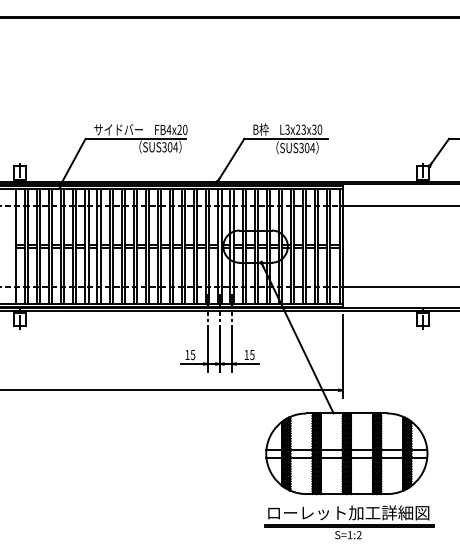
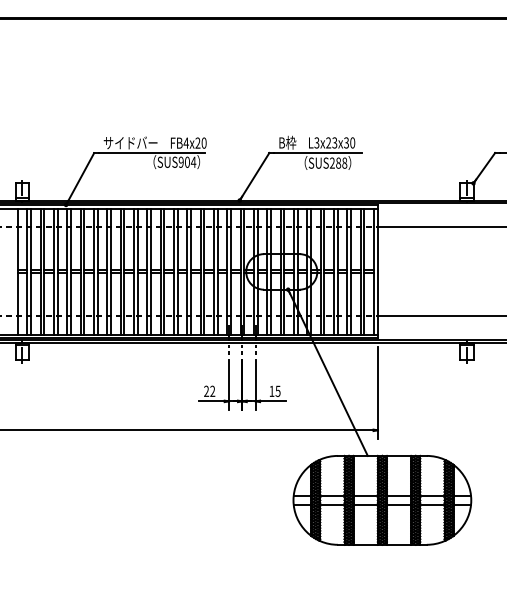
text: (164, 147) -> (181, 162), SUS304 -> SUS904
text: (307, 148) -> (338, 163), SUS304 -> SUS288
text: (190, 354) -> (209, 390), 15 -> 22
part: (349, 522) -> (385, 576), removed

